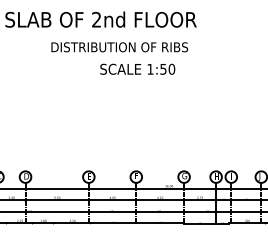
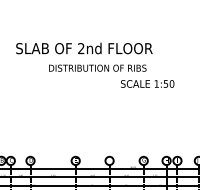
text: (137, 68) -> (147, 83), moved

